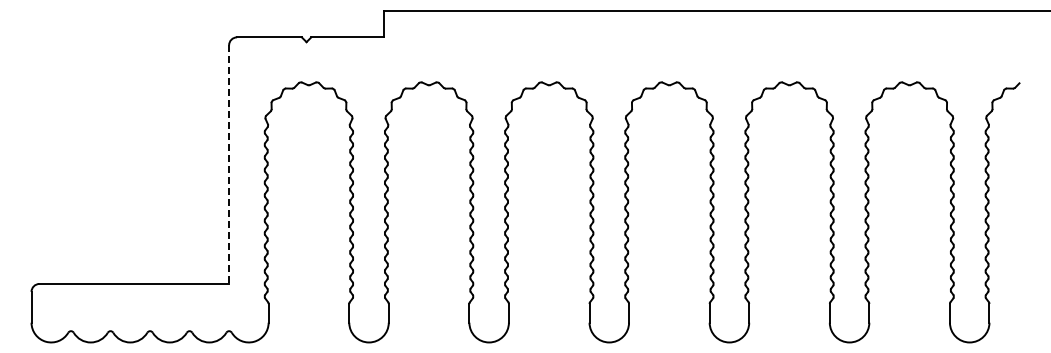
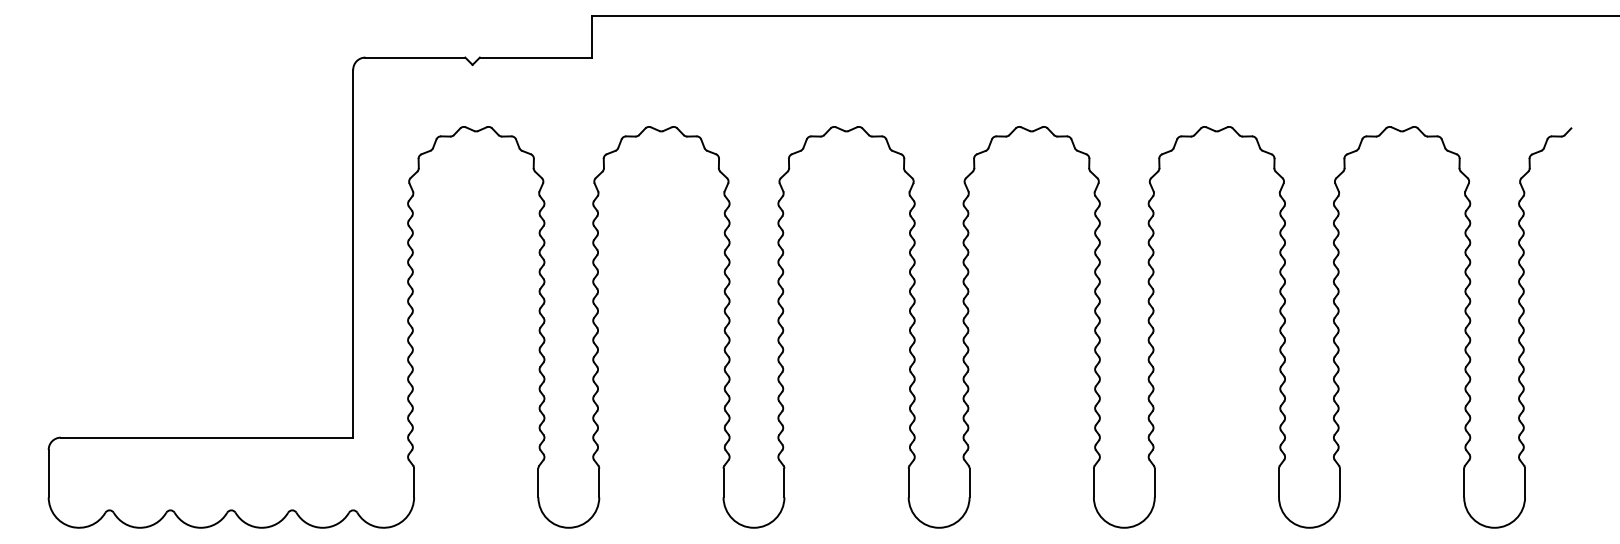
line: (229, 165) -> (353, 255), dashed -> solid

